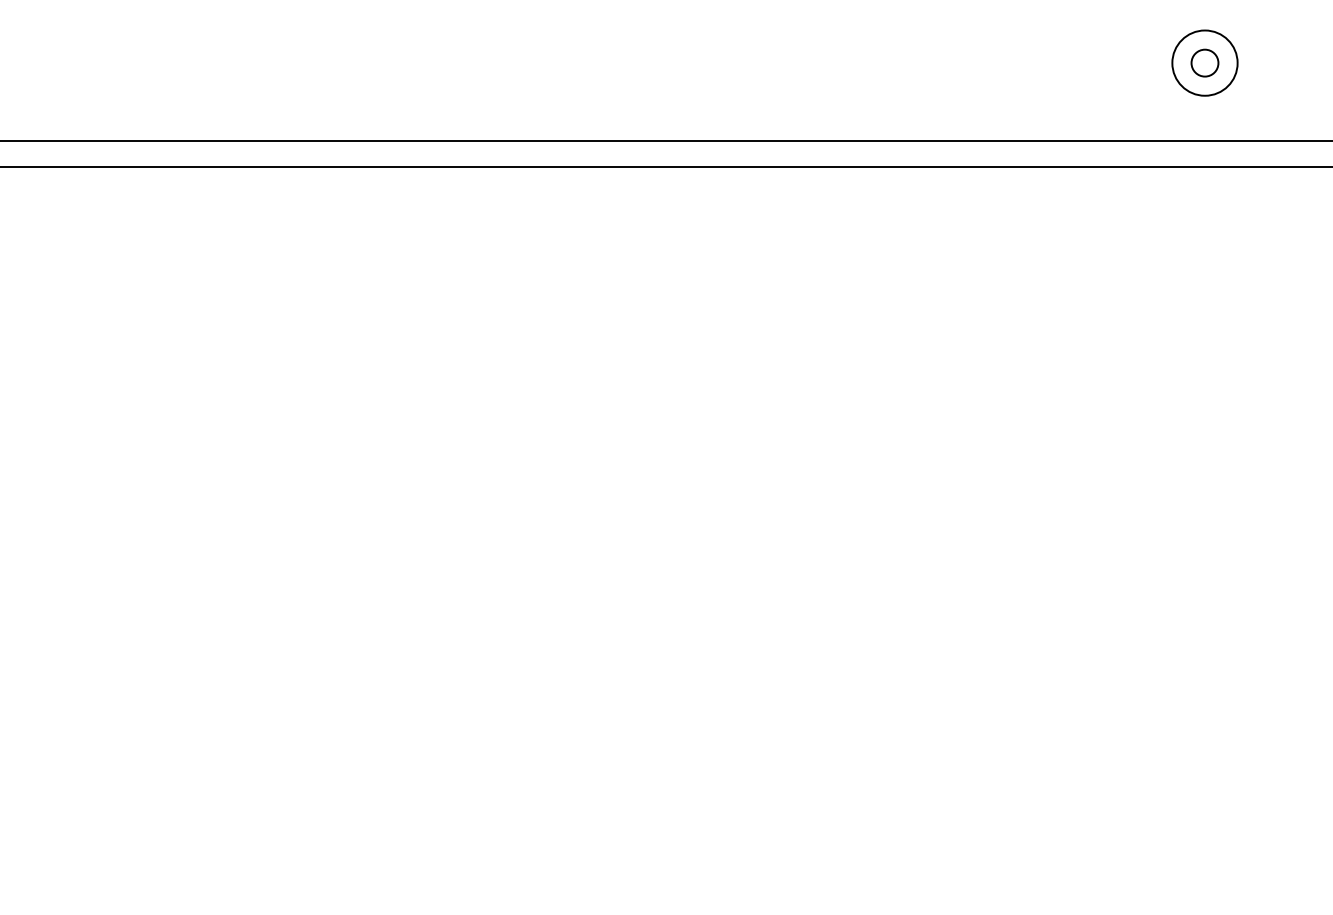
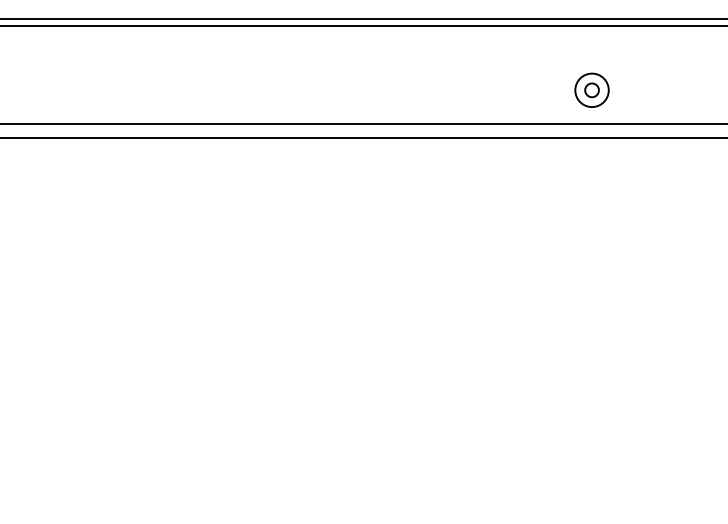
part: (1203, 61) -> (591, 89), moved

